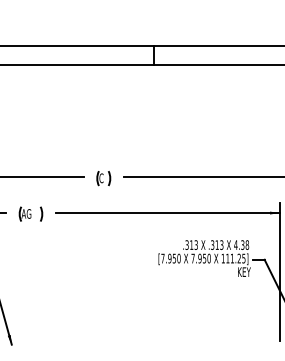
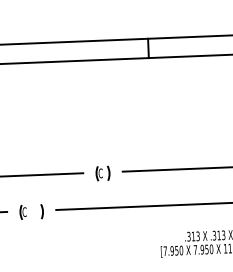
text: (26, 213) -> (27, 211), AG -> C

